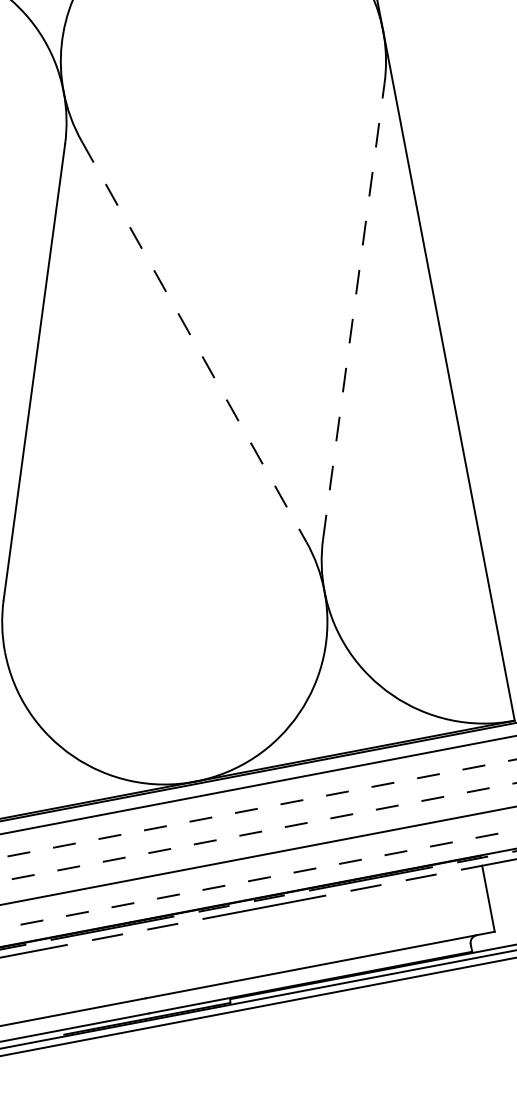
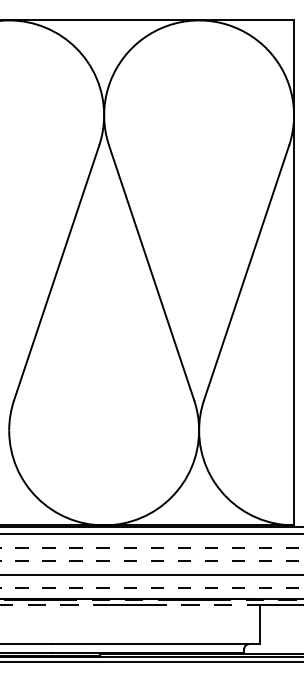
line: (353, 310) -> (246, 272), dashed -> solid
line: (194, 342) -> (151, 273), dashed -> solid

